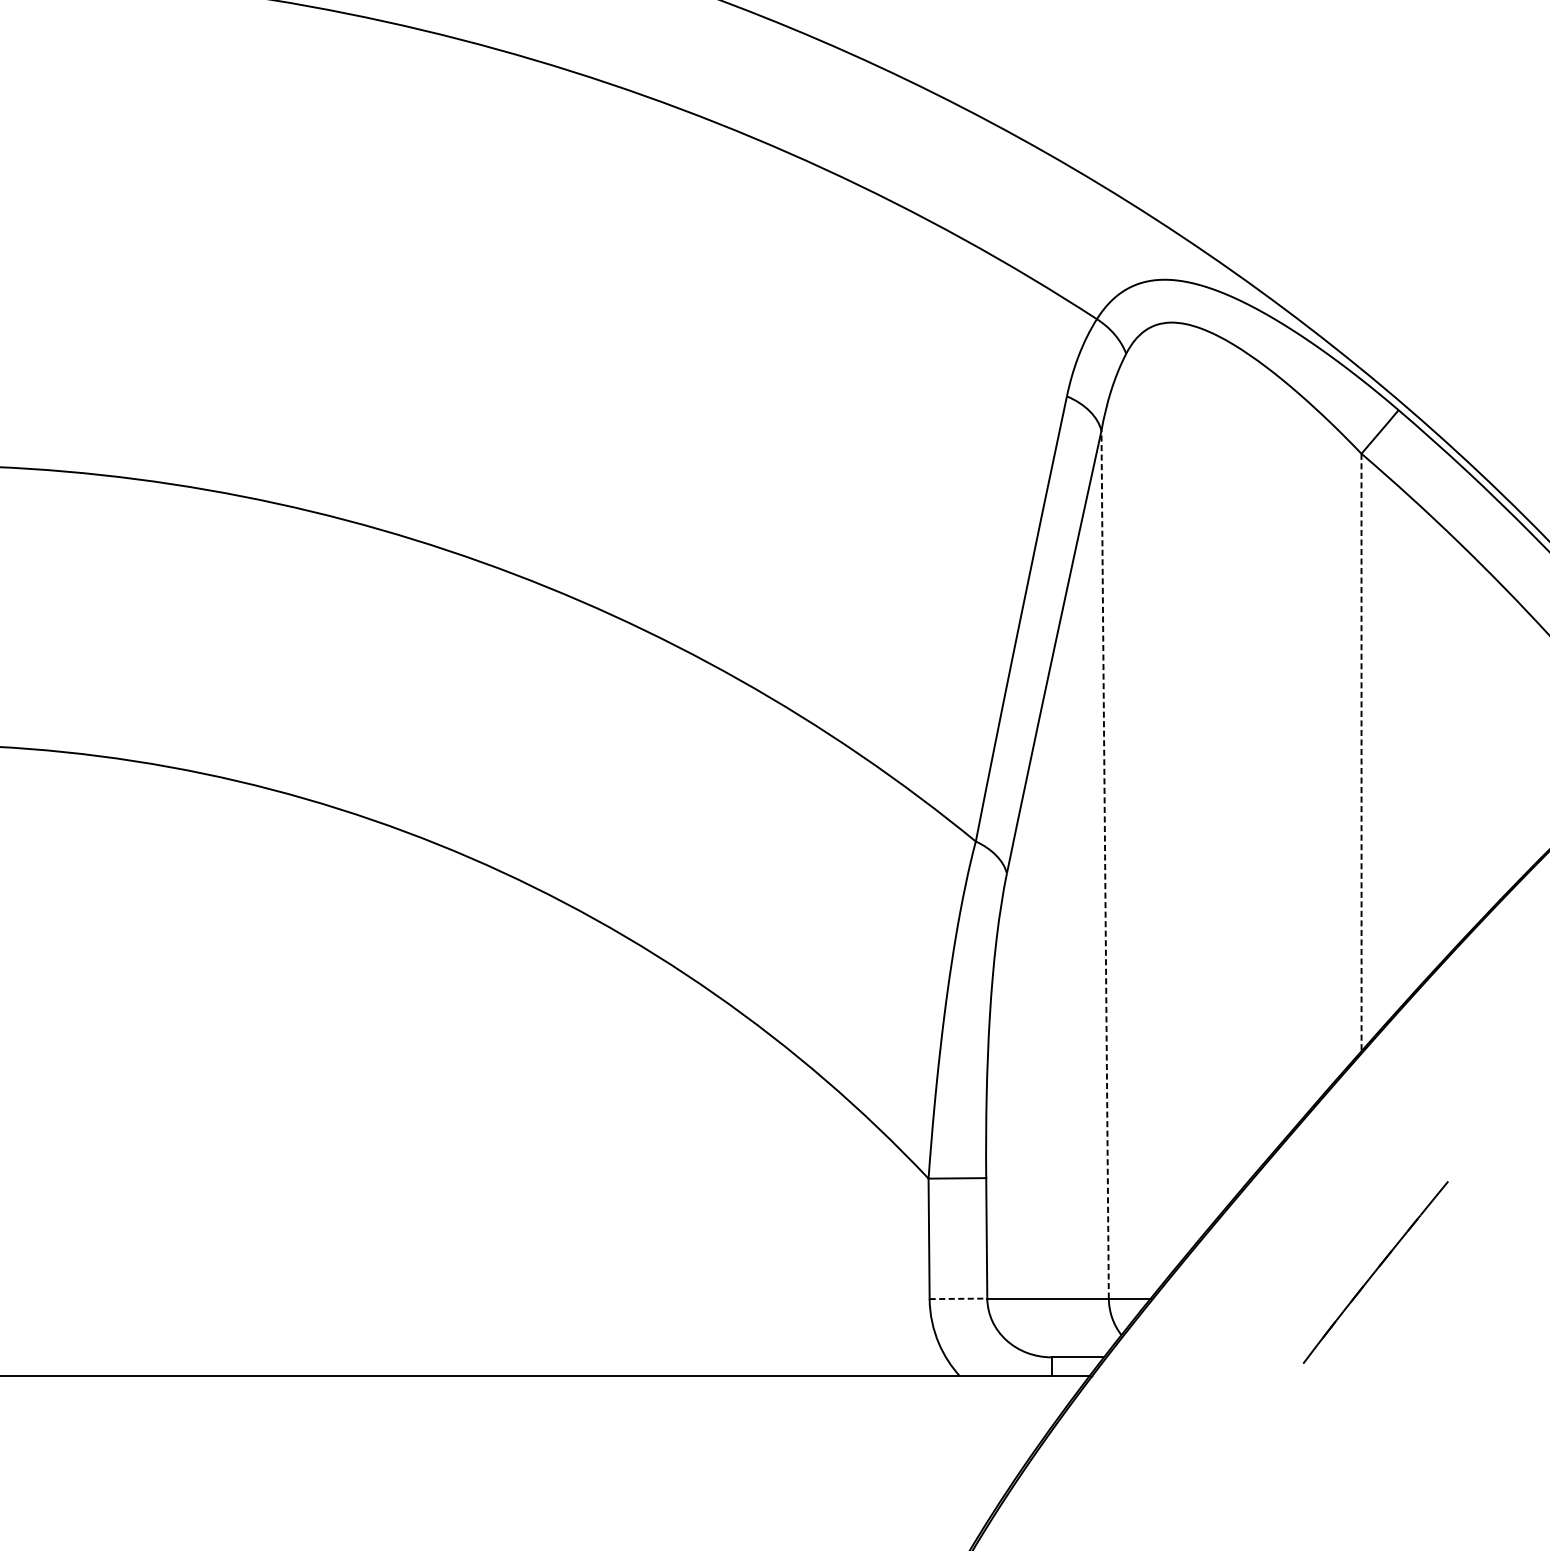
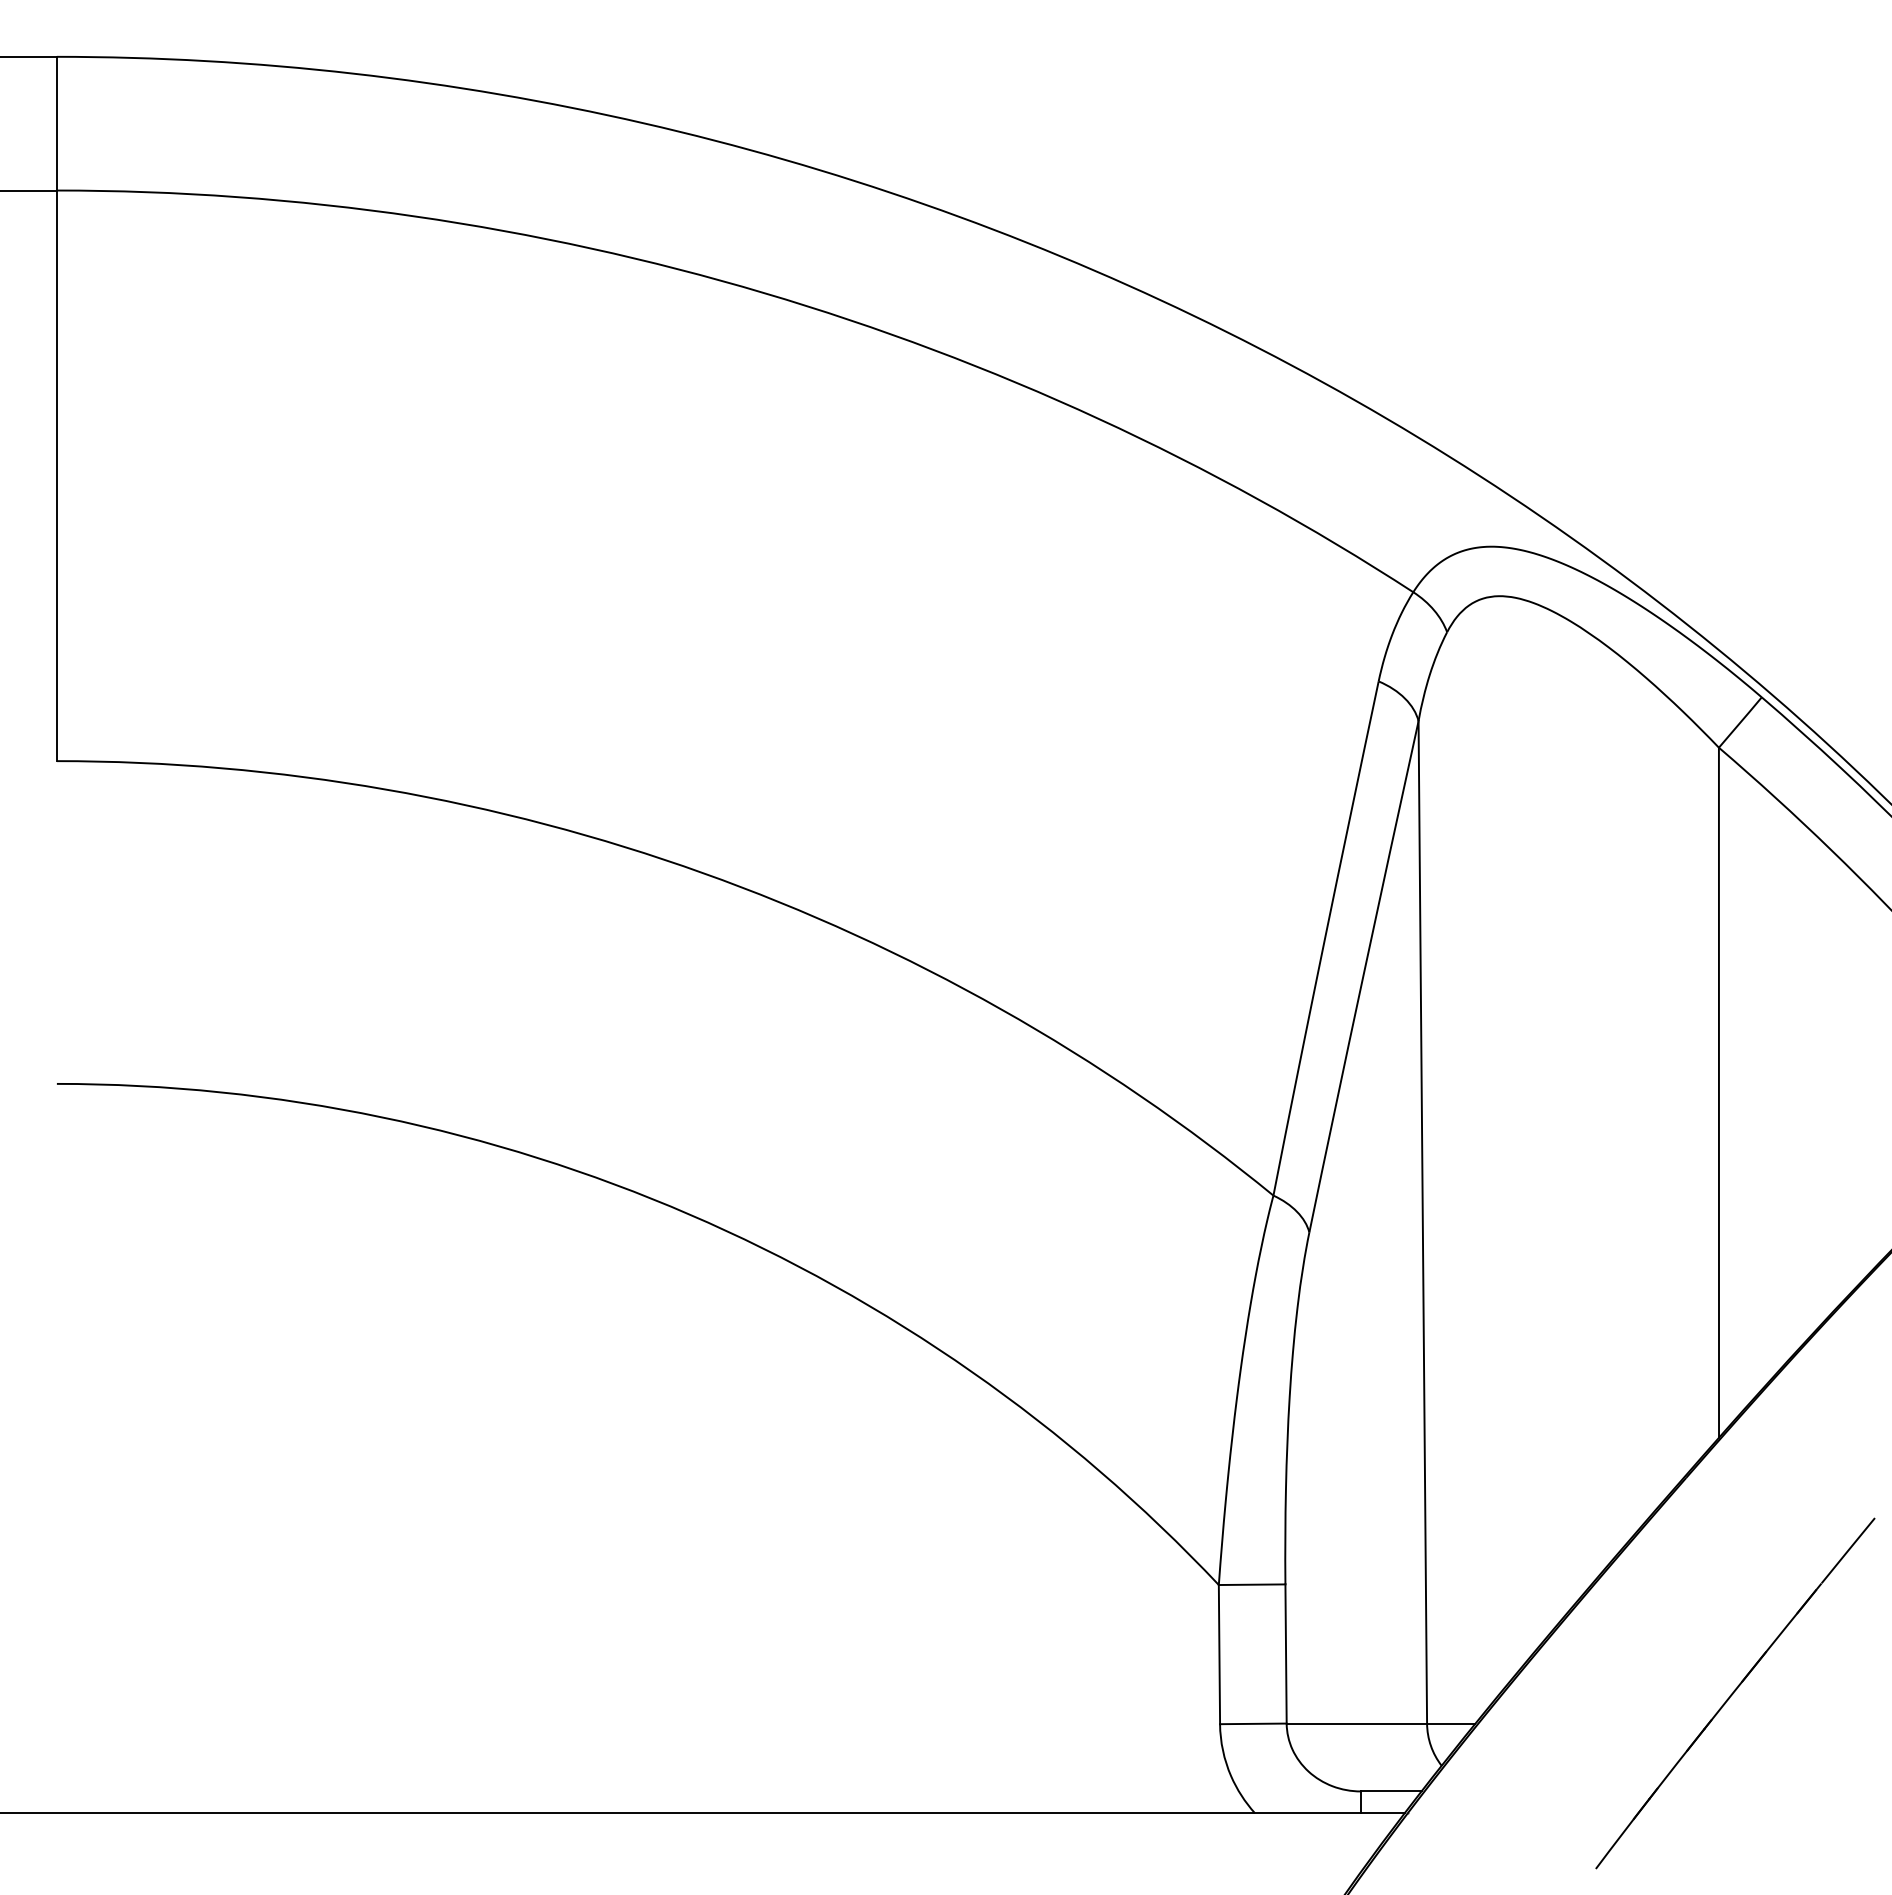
line: (1361, 753) -> (1718, 1093), dashed -> solid
line: (1104, 863) -> (1422, 1221), dashed -> solid
part: (1375, 1272) -> (1735, 1693), size x1.67
line: (958, 1298) -> (1253, 1723), dashed -> solid

